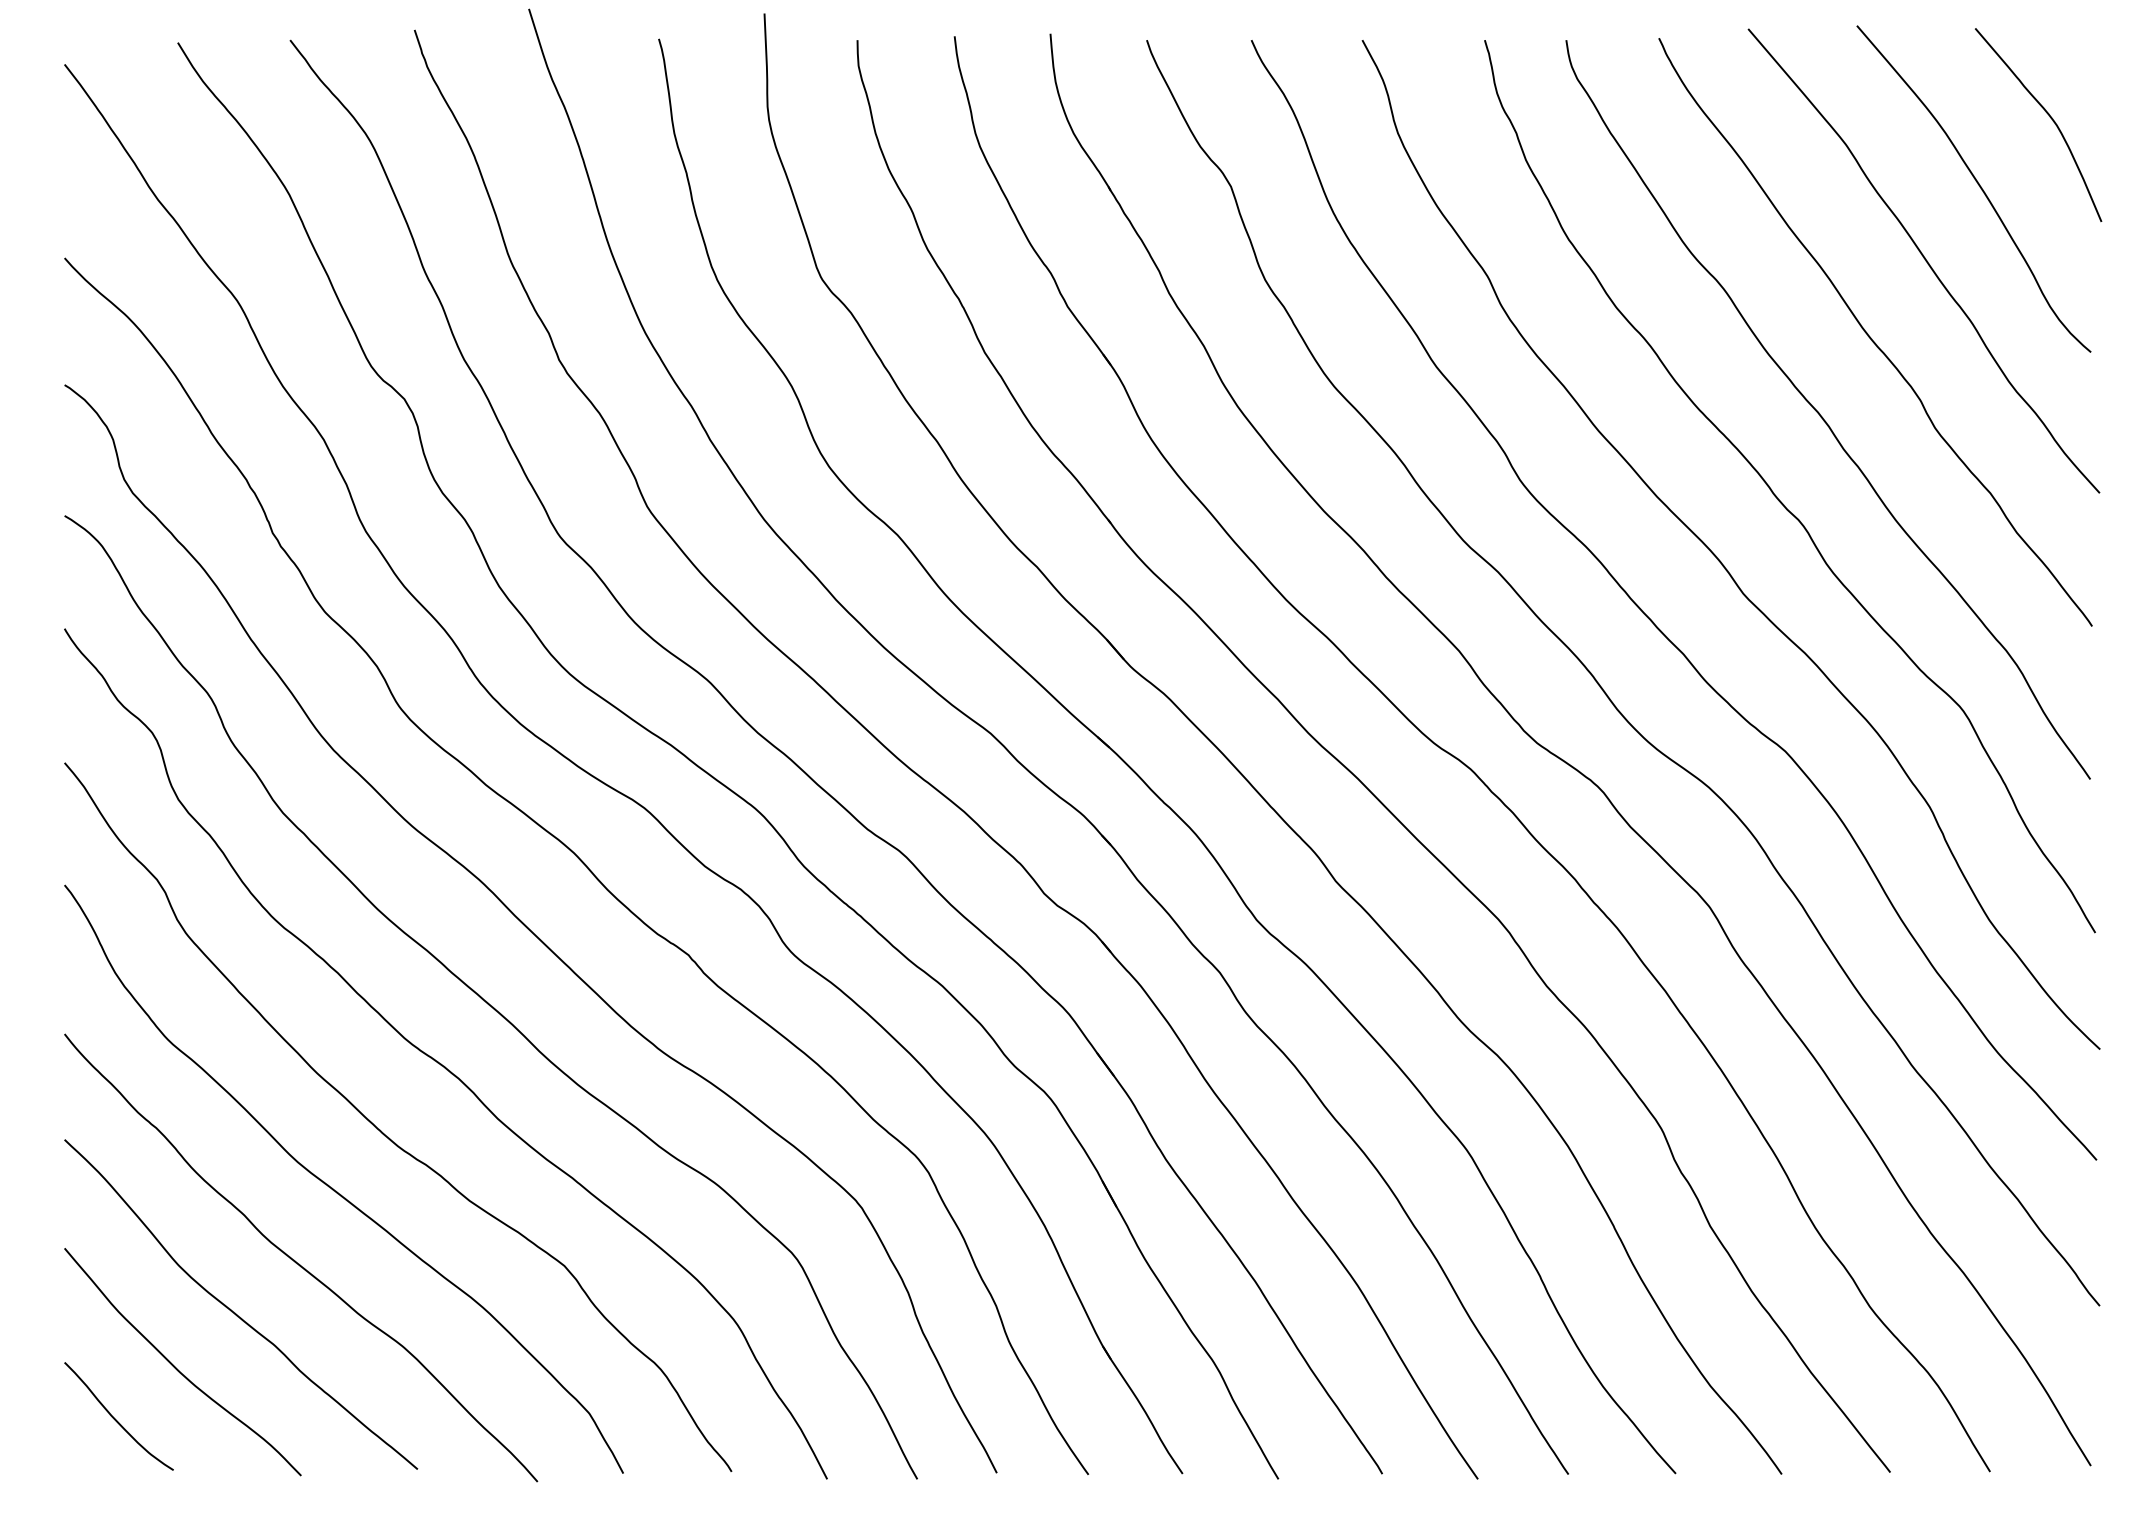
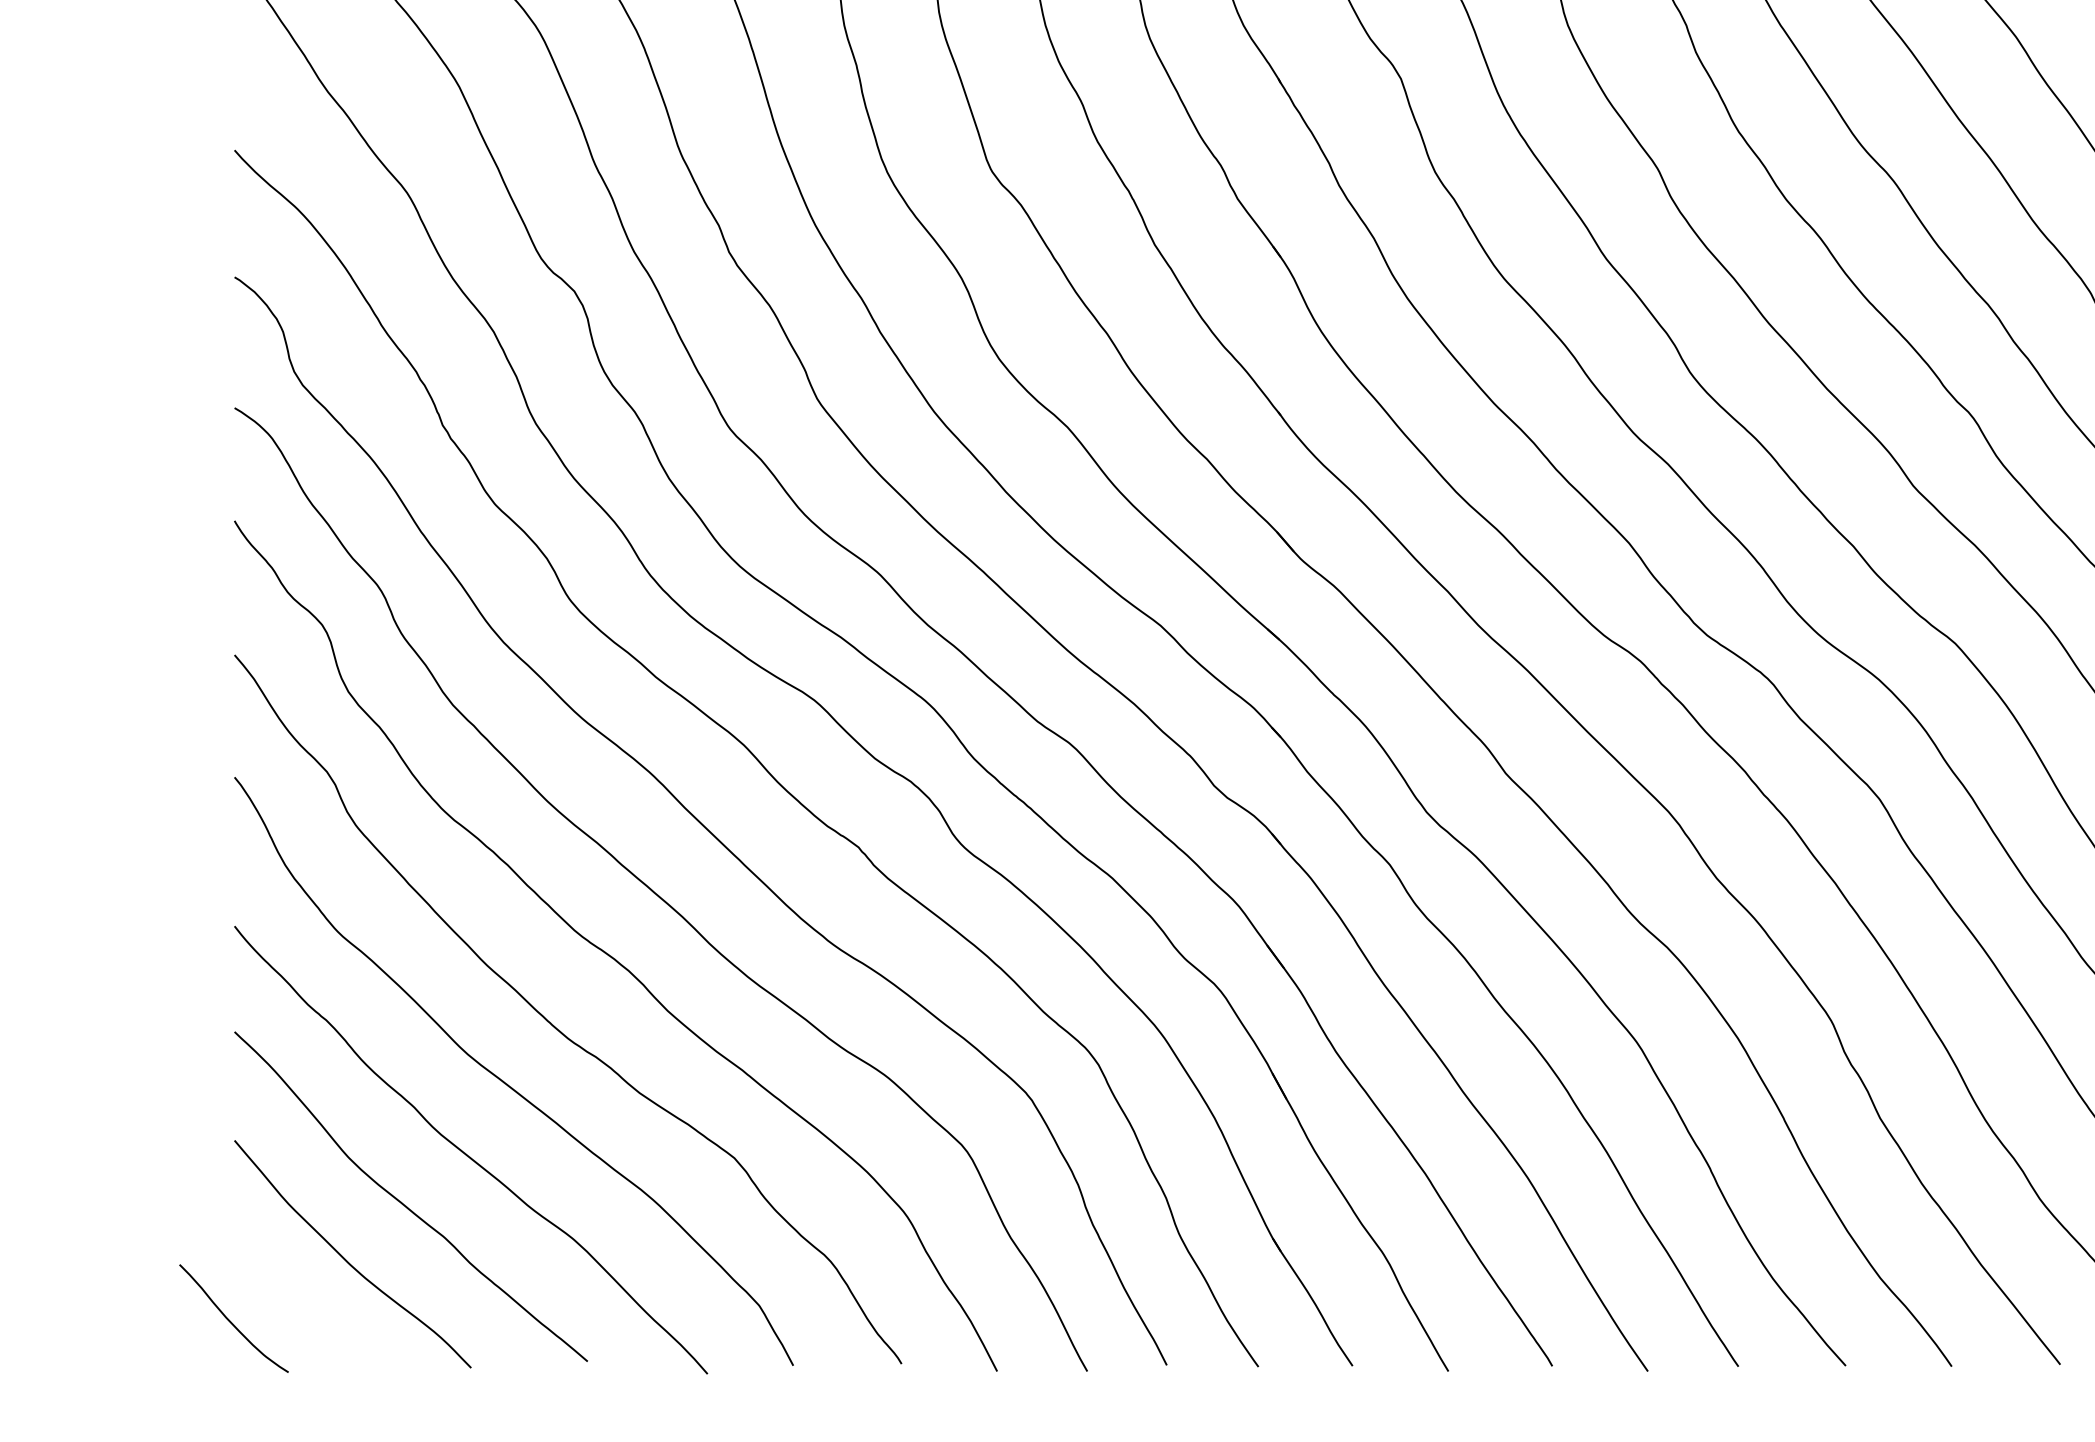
curve: (115, 1418) -> (230, 1320), moved

